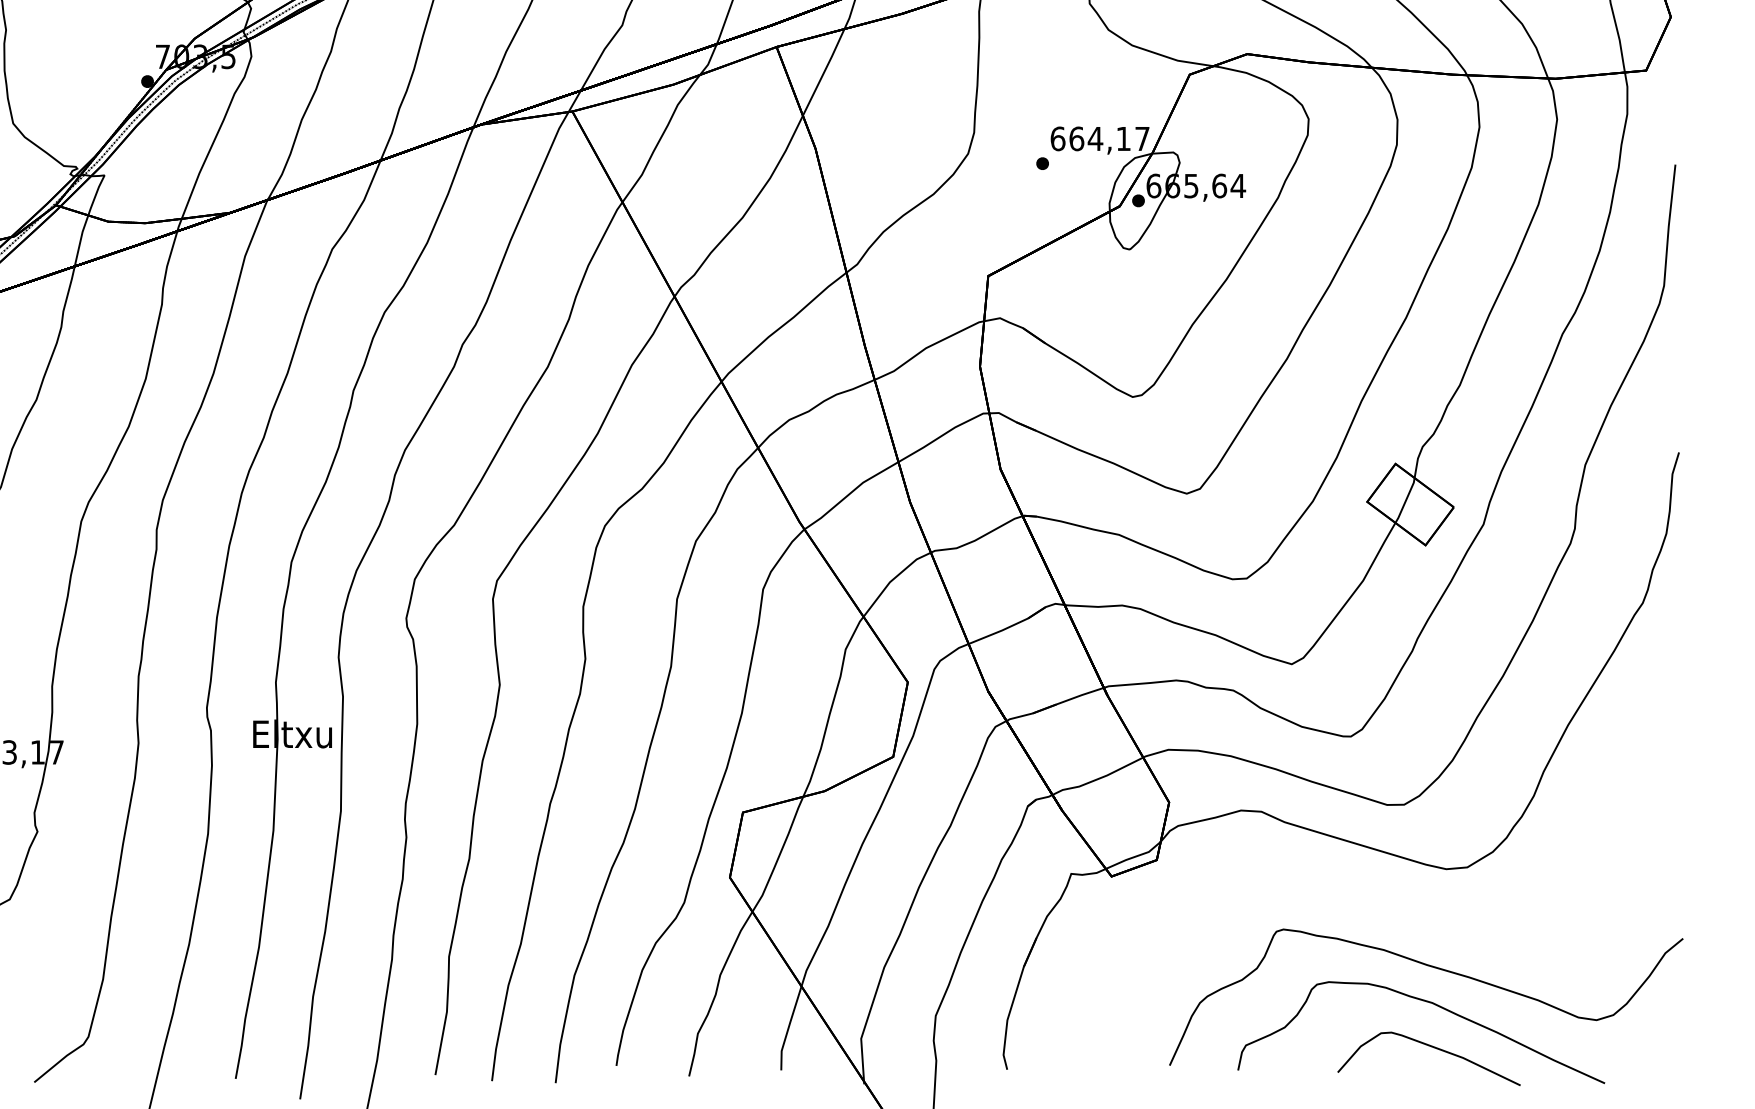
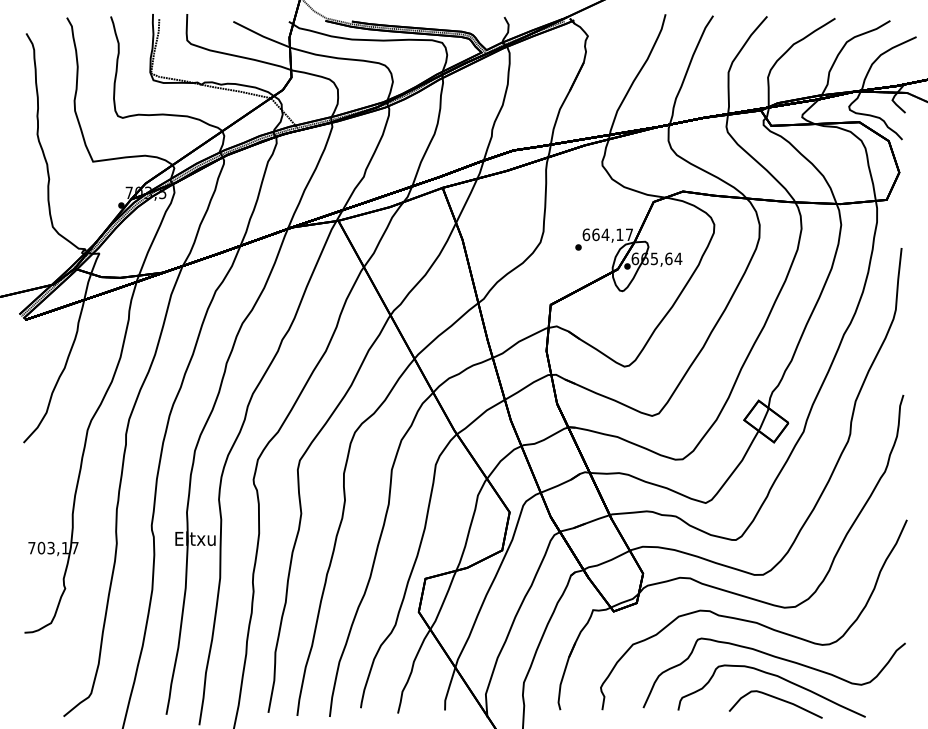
part: (1381, 894) -> (751, 620), added

